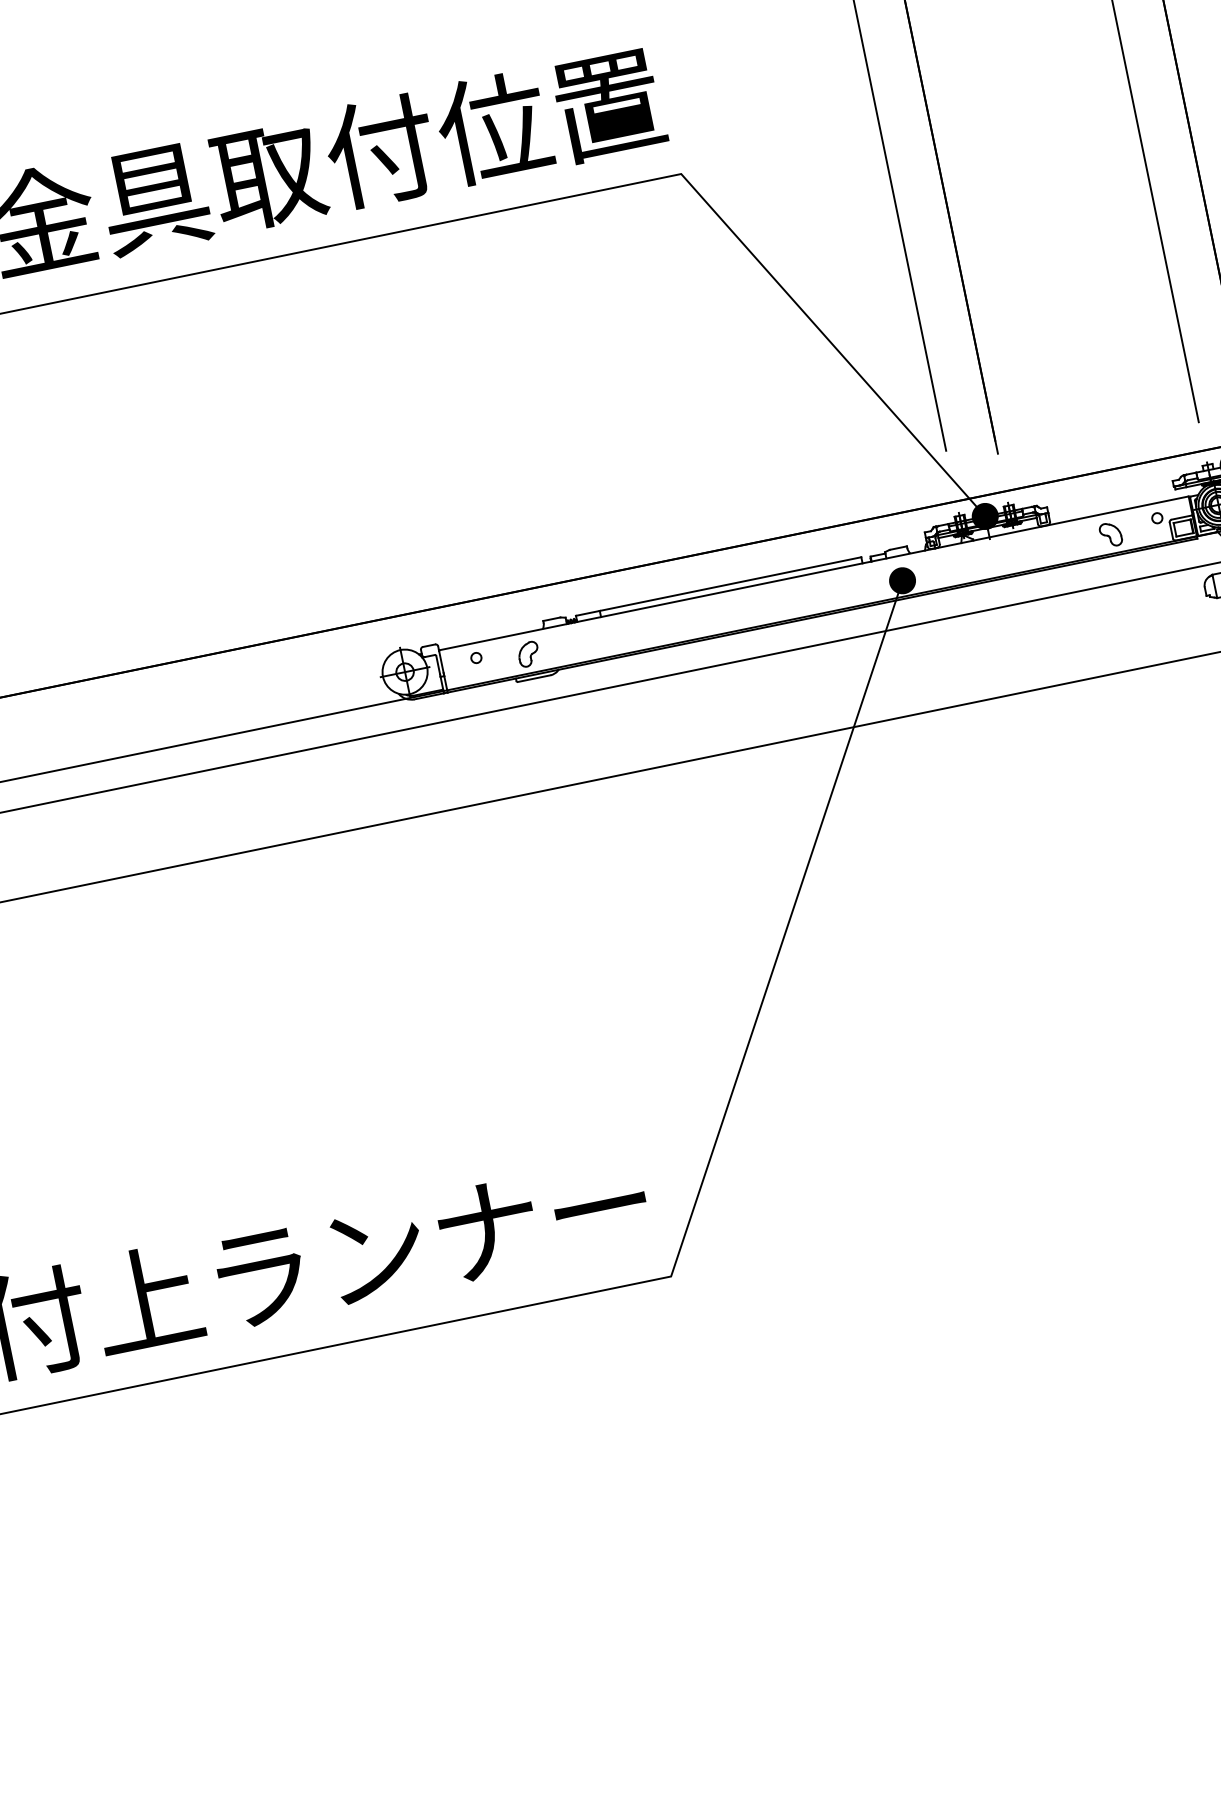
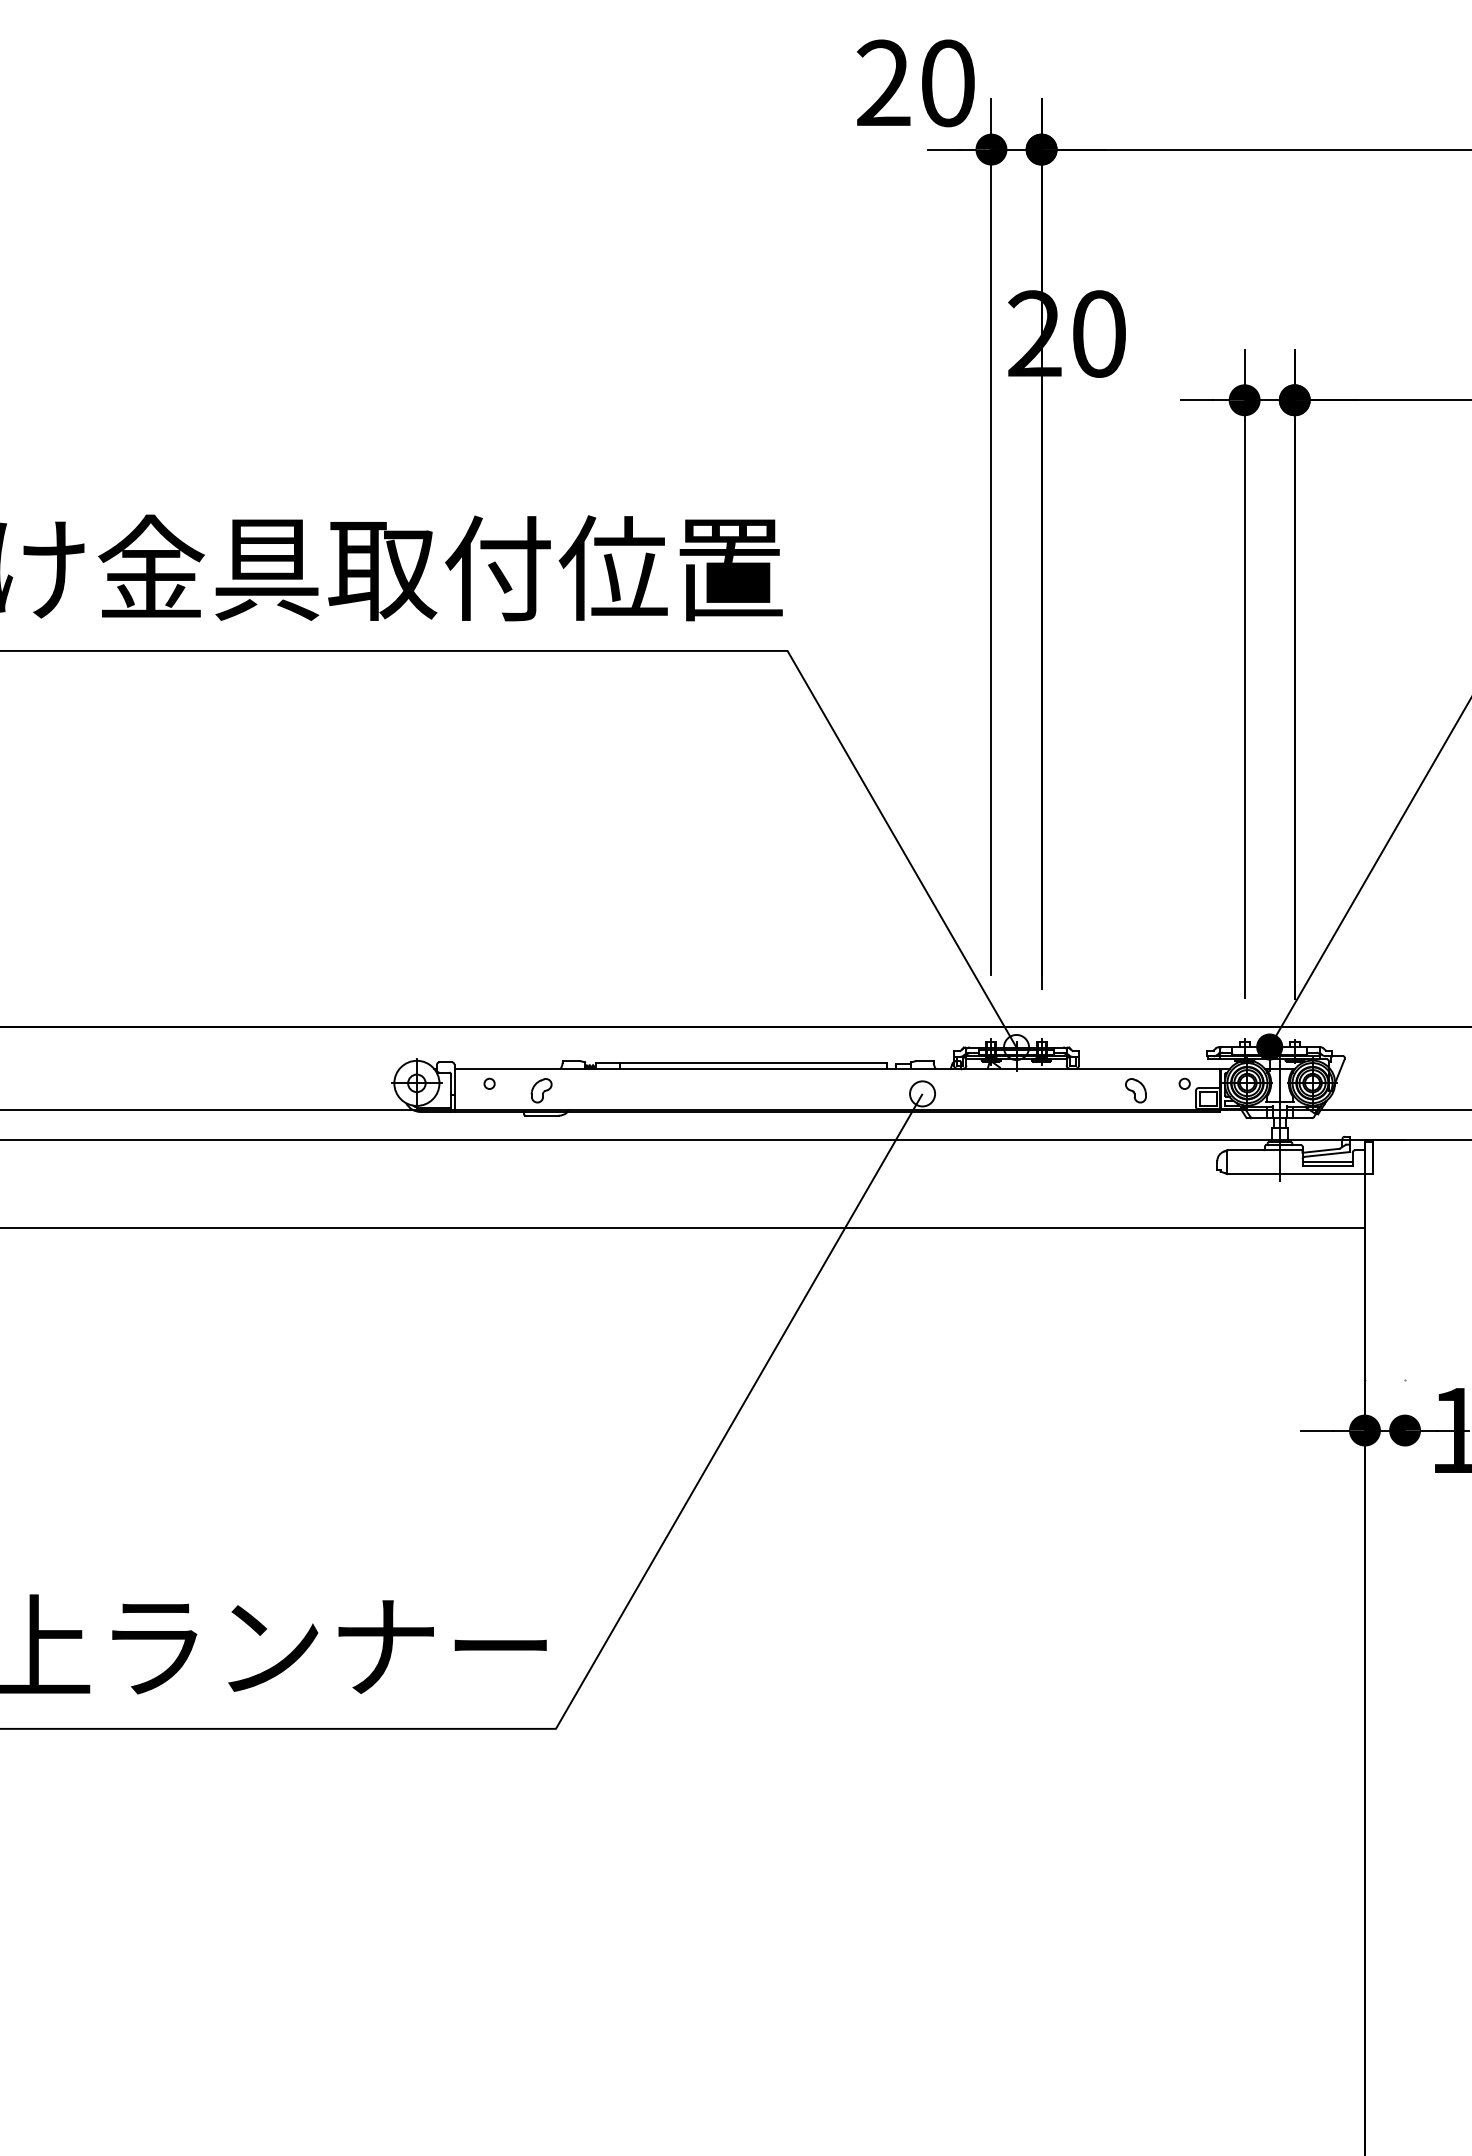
fill: (985, 516) -> (1016, 1047), removed
fill: (902, 580) -> (922, 1093), removed

